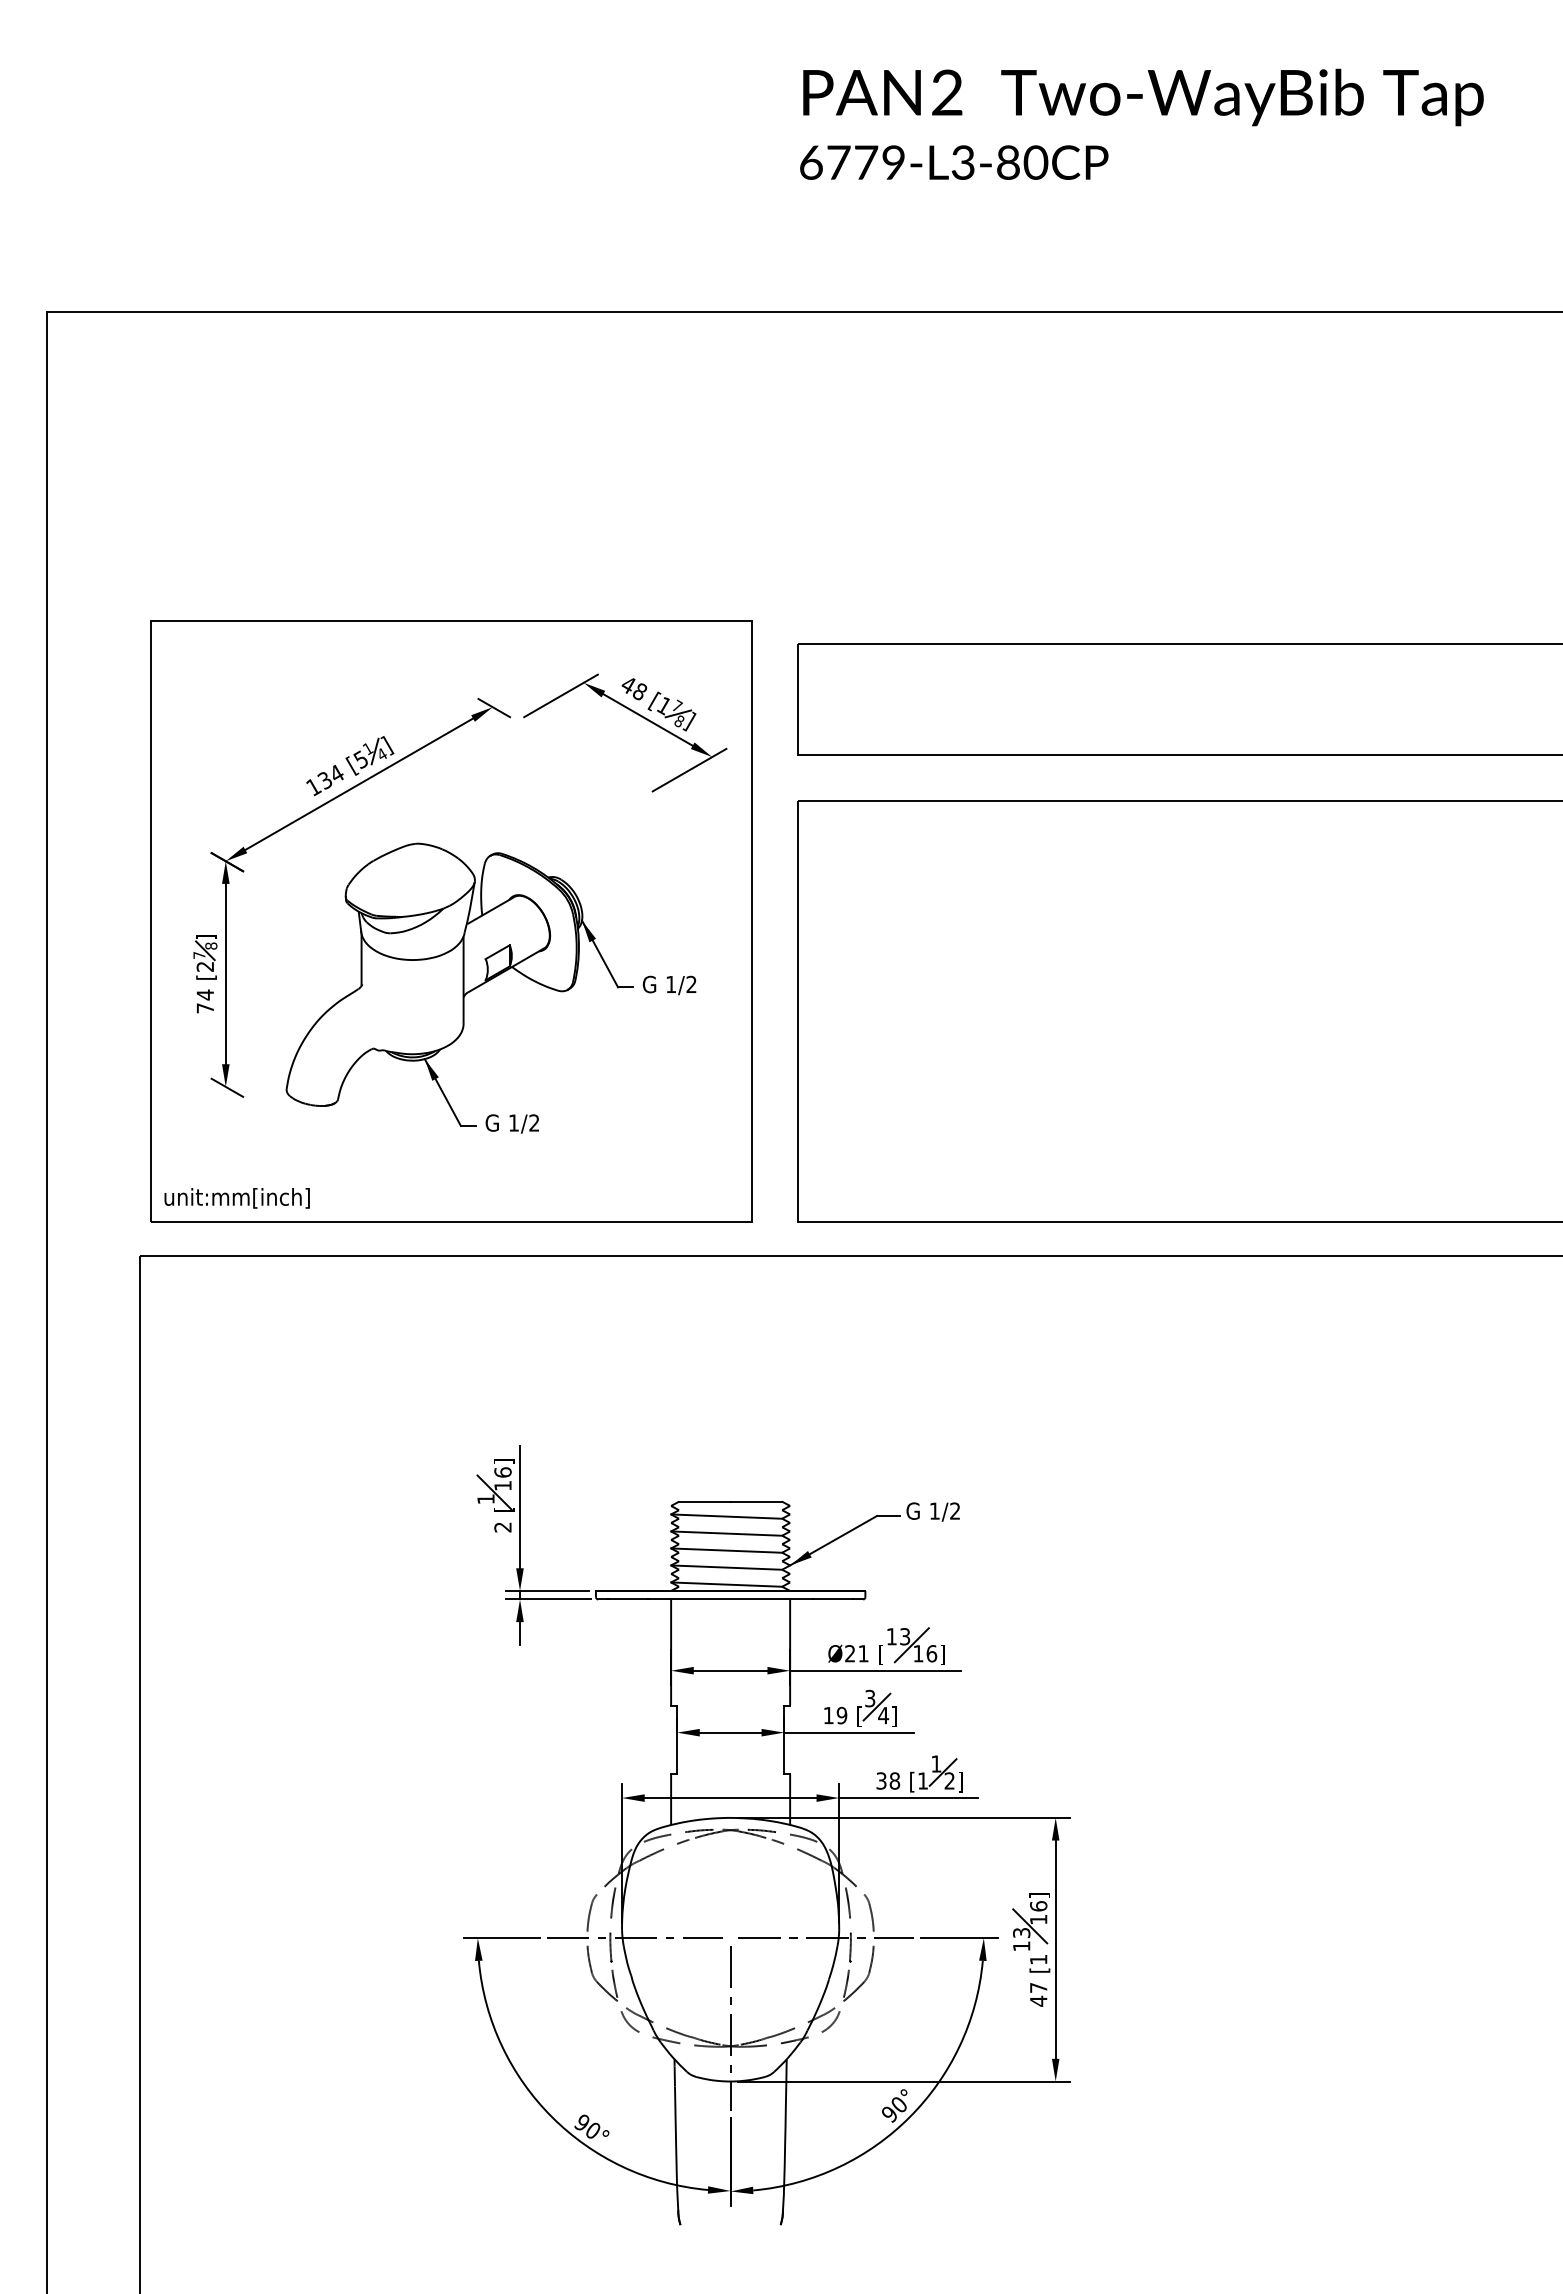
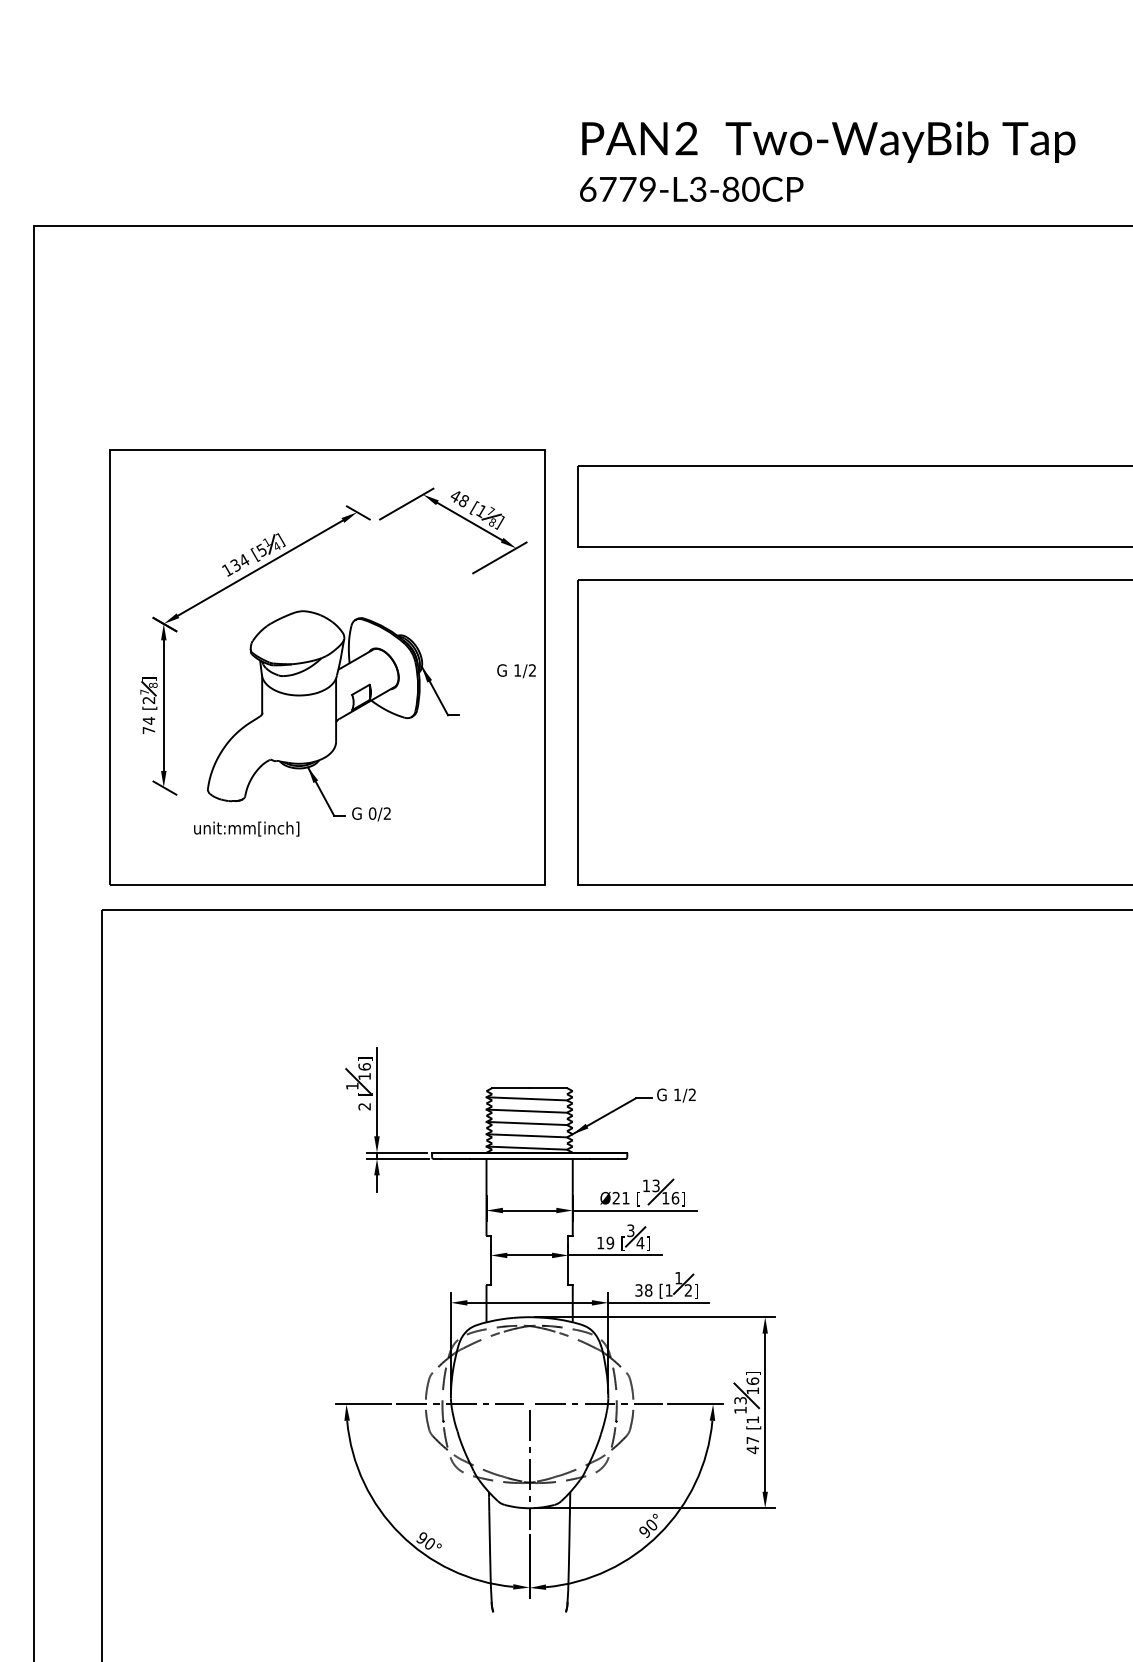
text: (1141, 123) -> (827, 161), moved
text: (669, 985) -> (516, 671), moved
text: (513, 1122) -> (372, 813), 1/2 -> 0/2
text: (236, 1198) -> (246, 829), moved

